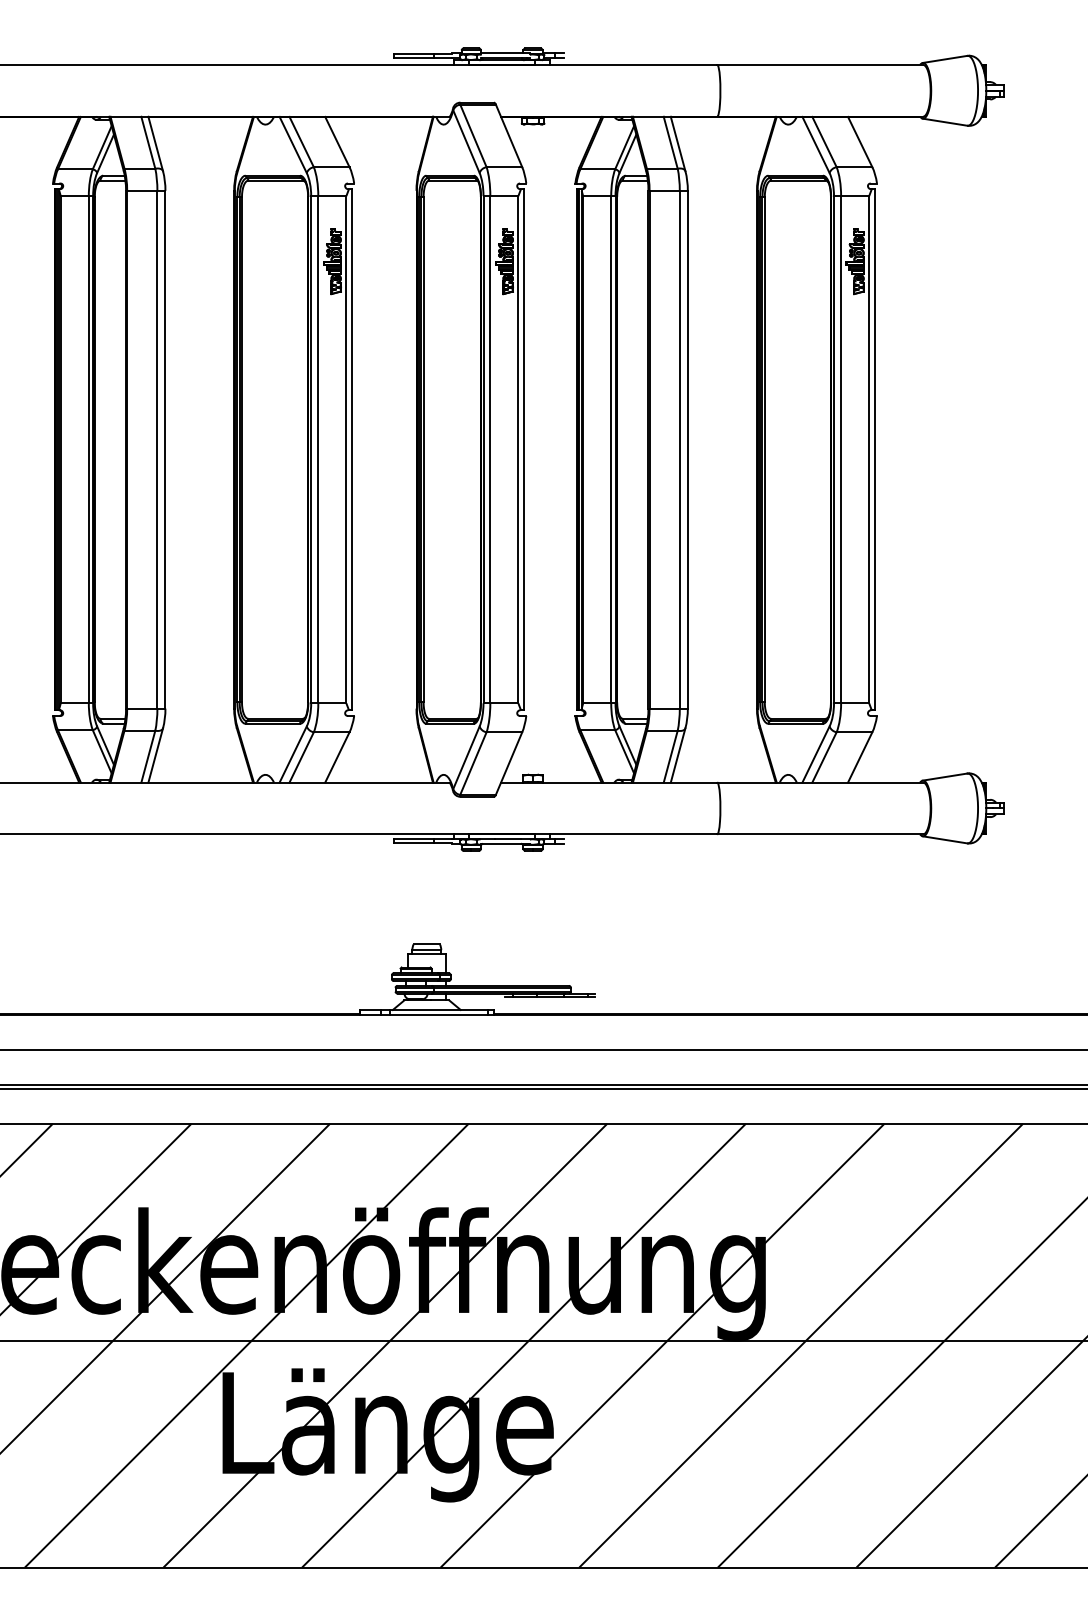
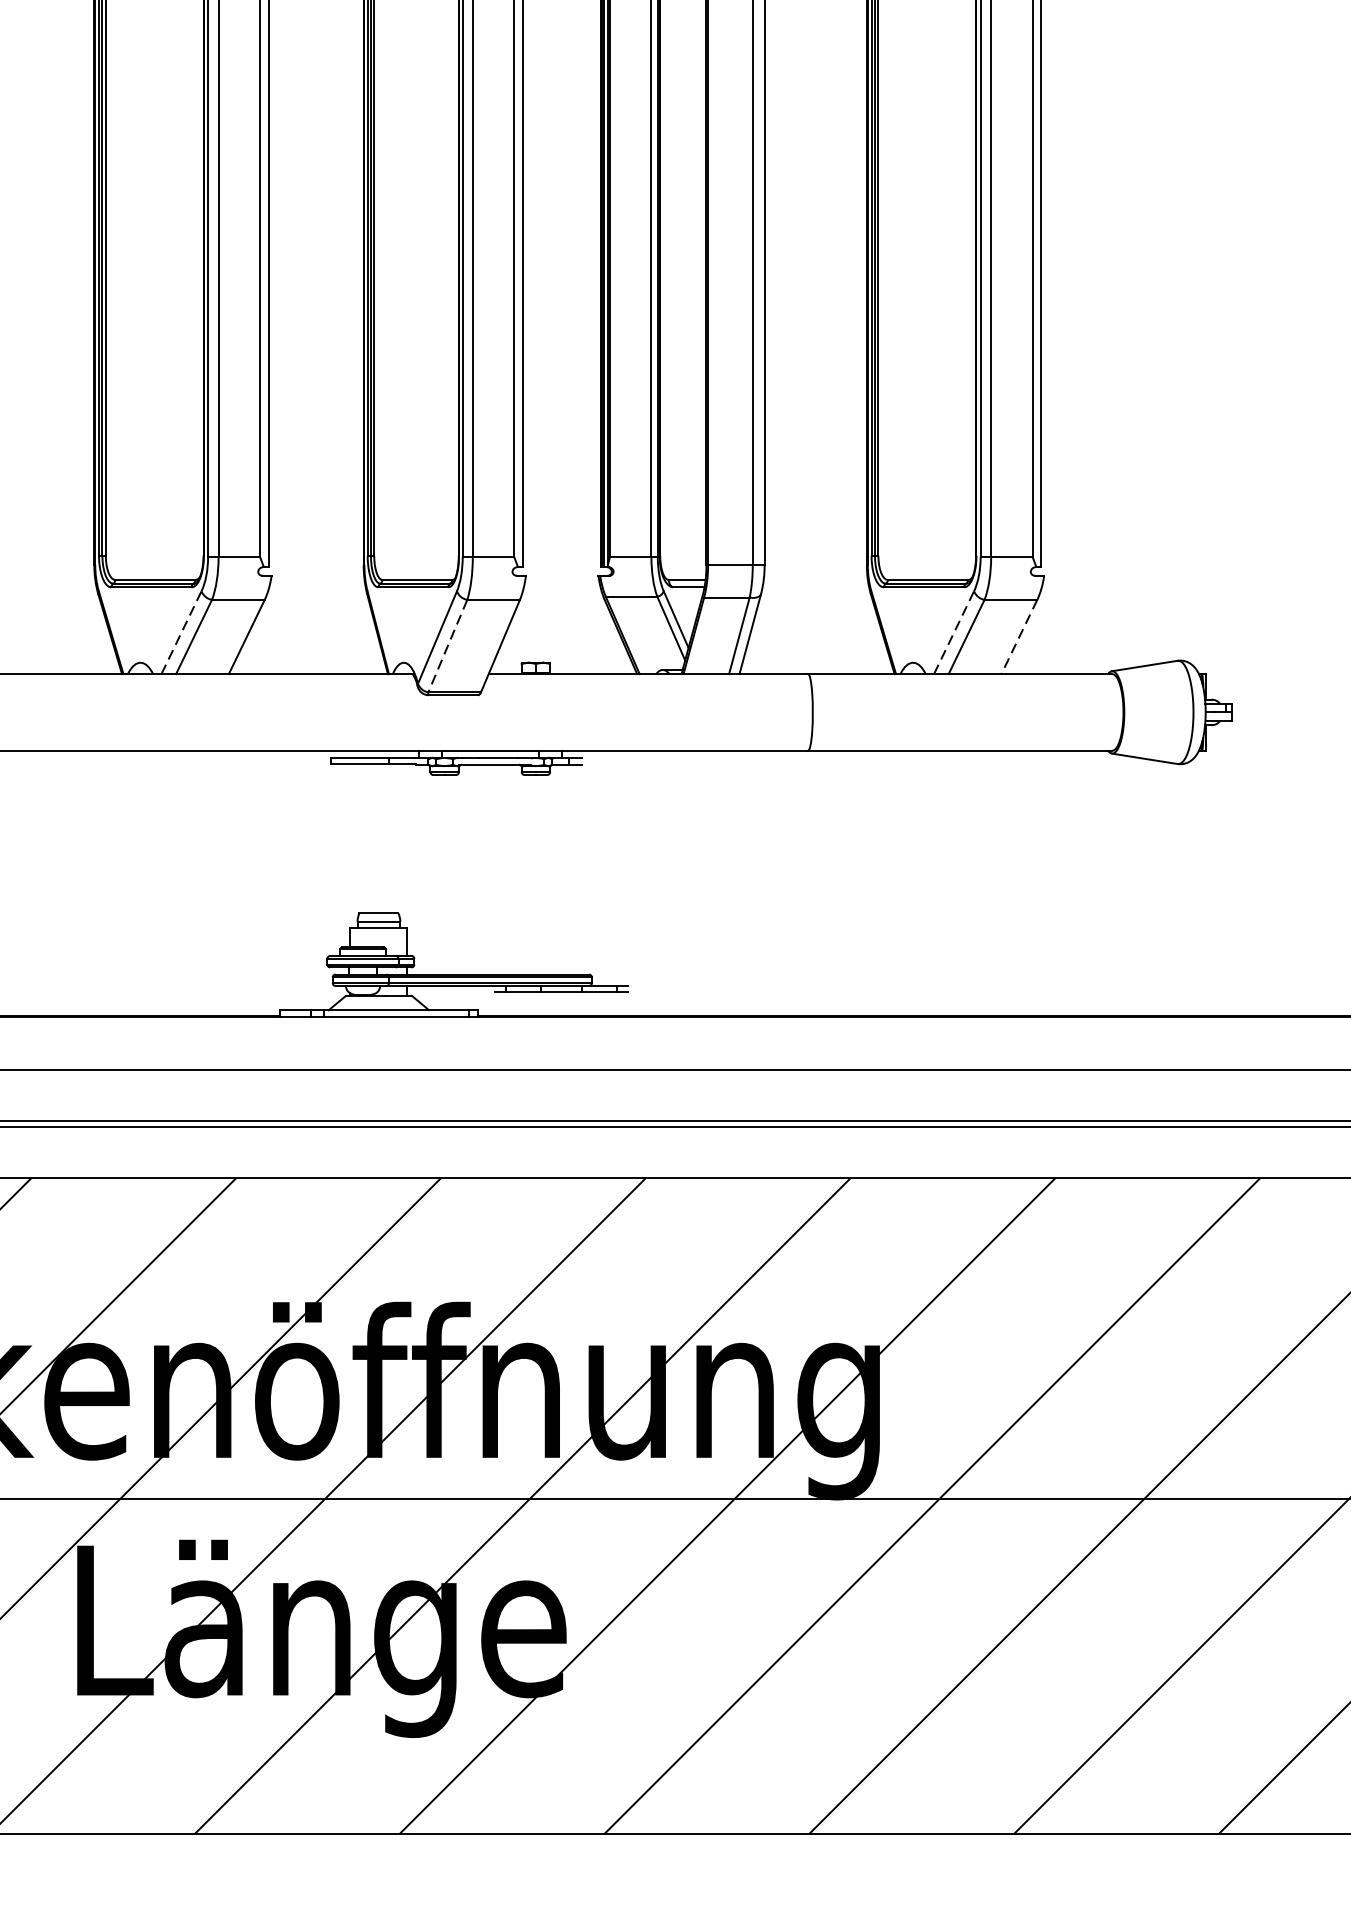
line: (293, 754) -> (181, 632), solid -> dashed
line: (816, 754) -> (954, 632), solid -> dashed
line: (860, 757) -> (1019, 637), solid -> dashed
line: (473, 763) -> (447, 645), solid -> dashed

